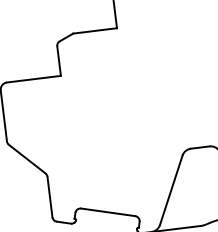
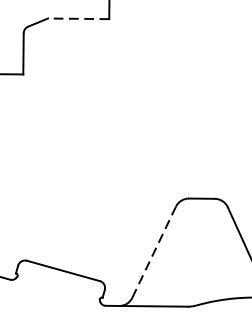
line: (94, 30) -> (77, 18), solid -> dashed
line: (171, 189) -> (154, 251), solid -> dashed

